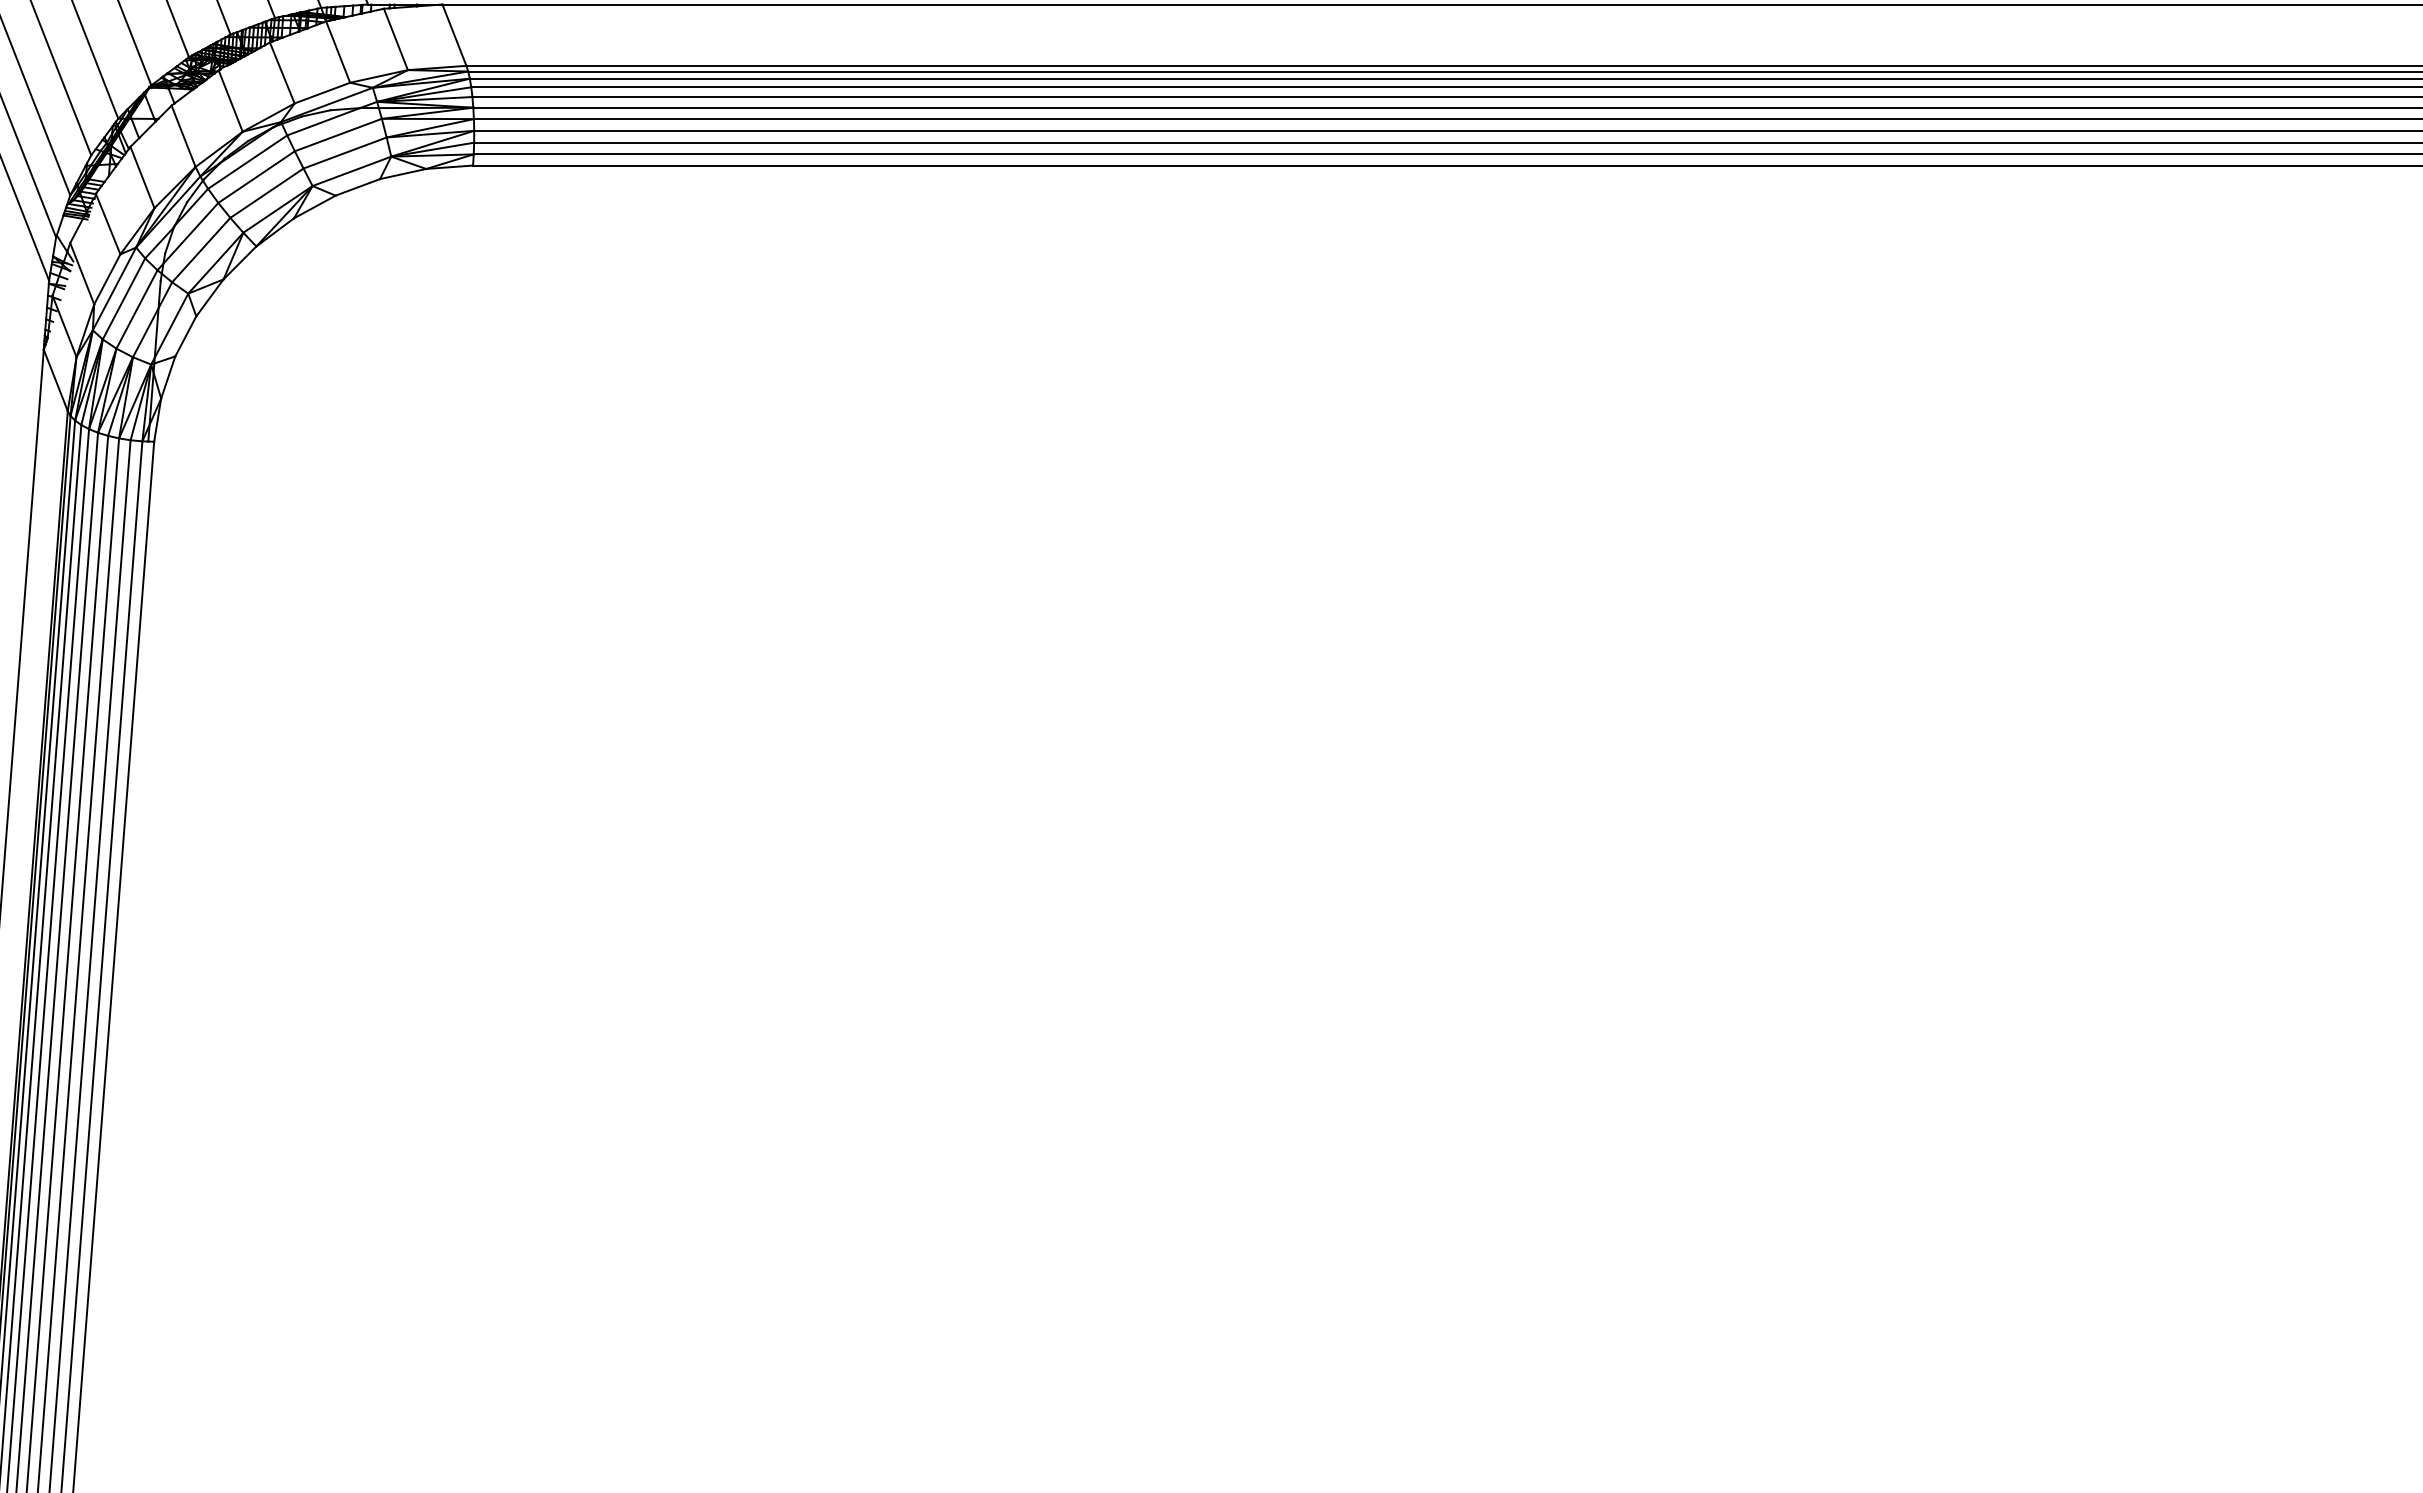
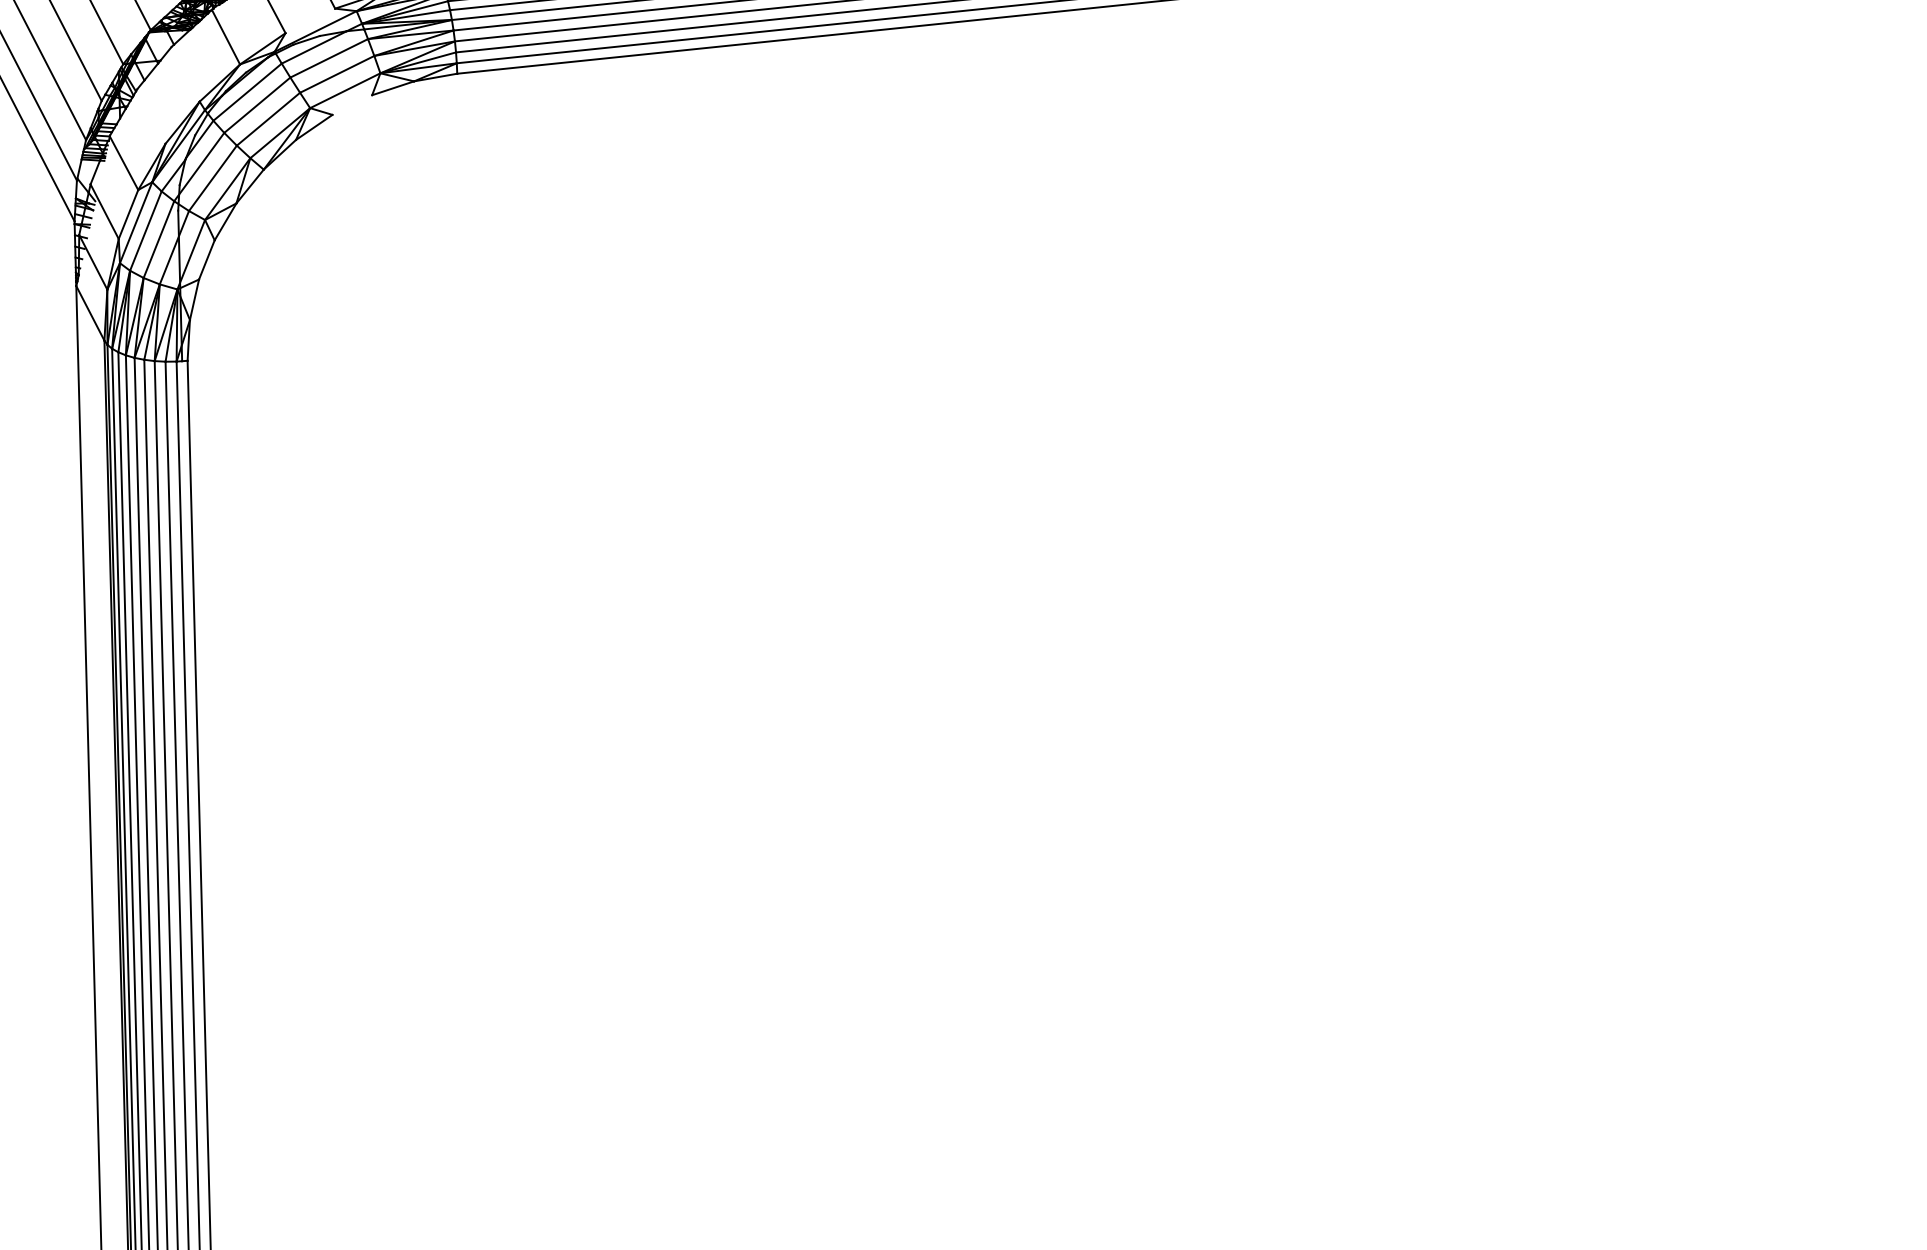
line: (322, 92) -> (310, 20), removed
line: (183, 135) -> (185, 73), removed
line: (142, 177) -> (151, 116), removed
line: (357, 187) -> (352, 105), removed

